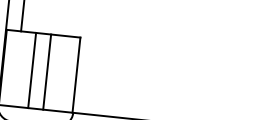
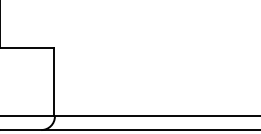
line: (32, 70) -> (14, 82), removed
line: (46, 72) -> (27, 82), removed

